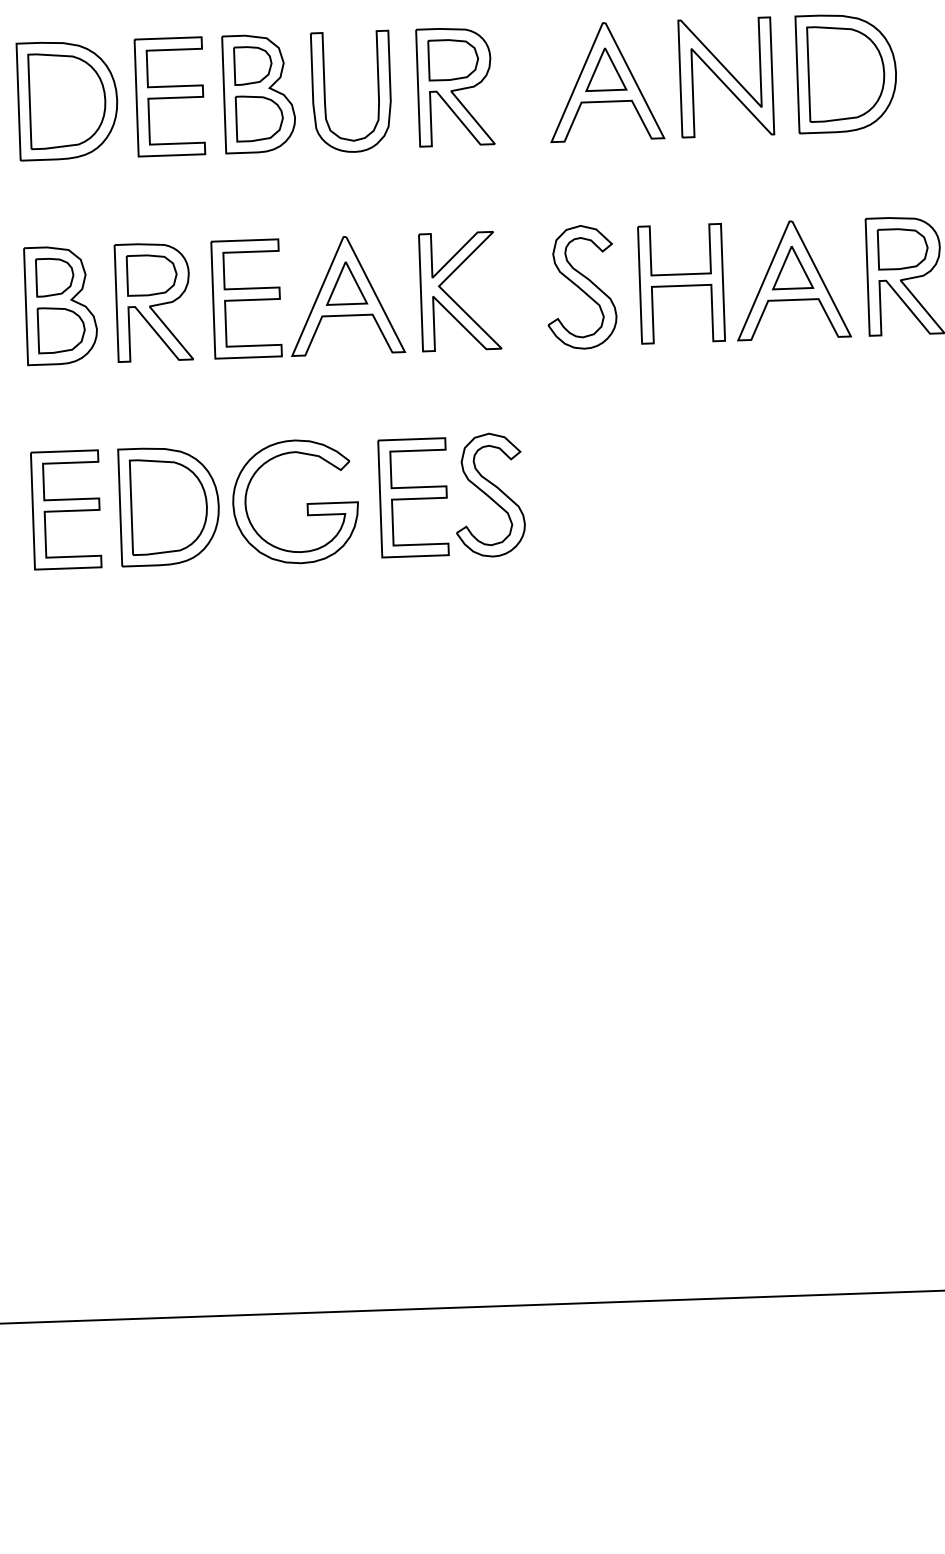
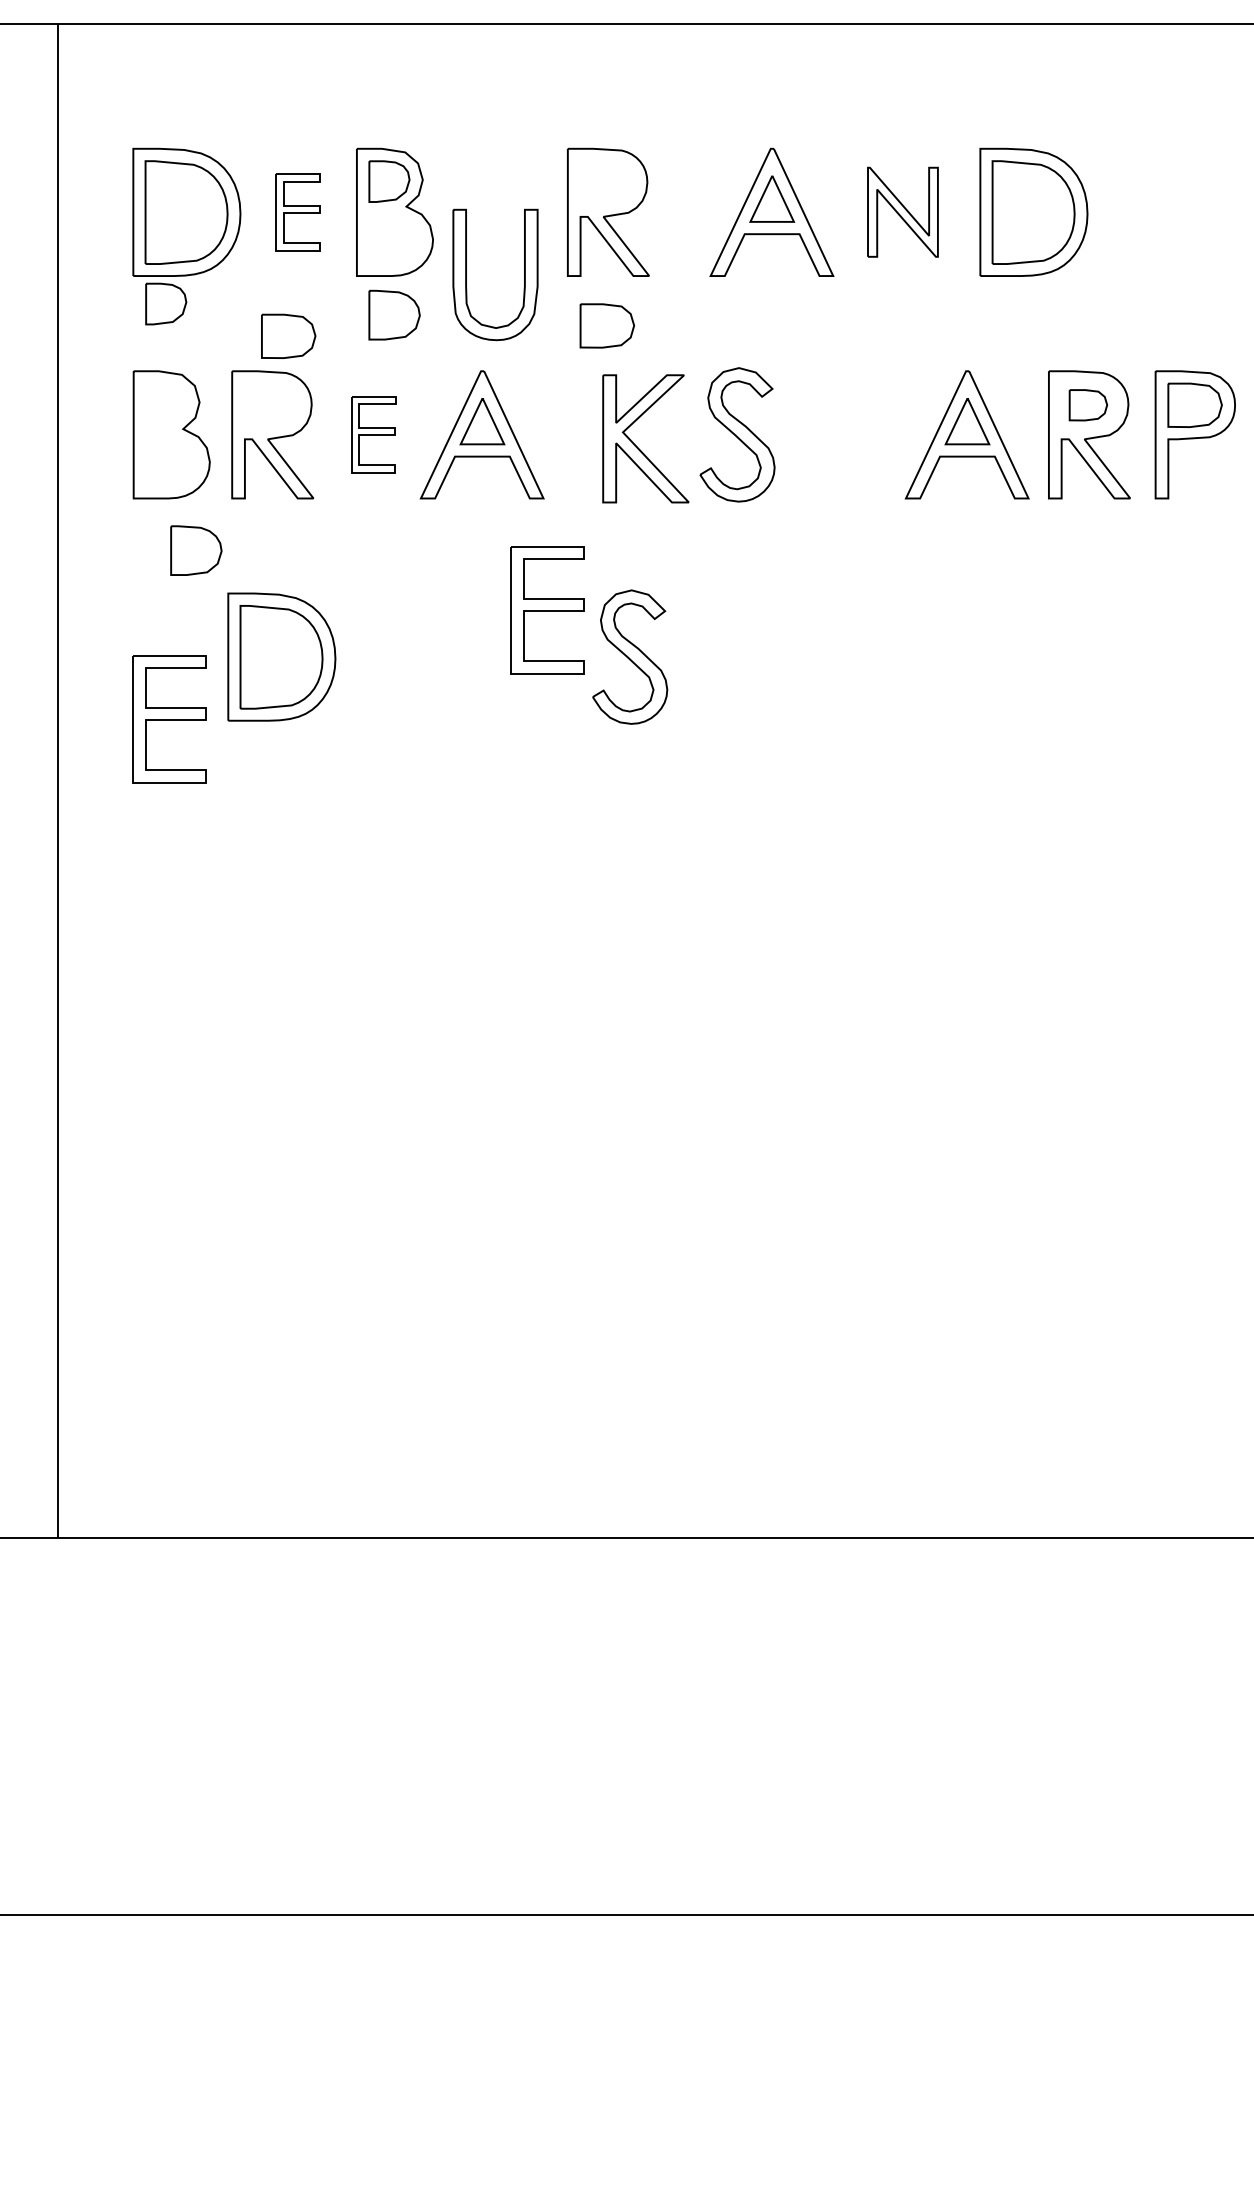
part: (452, 59) -> (606, 325), moved
part: (725, 76) -> (902, 211), size x0.7
part: (324, 92) -> (466, 274), moved
part: (170, 96) -> (298, 212), size x0.6
part: (259, 117) -> (394, 314), moved
part: (903, 248) -> (1088, 404), size x0.7
part: (151, 274) -> (288, 335), moved
part: (55, 276) -> (166, 303), moved
part: (681, 283) -> (846, 434), removed
part: (246, 298) -> (373, 434), size x0.6
part: (452, 298) -> (637, 446), moved
part: (61, 330) -> (196, 550), moved
part: (413, 498) -> (547, 610), moved
part: (307, 502) -> (431, 658), removed
part: (66, 510) -> (169, 719), moved

